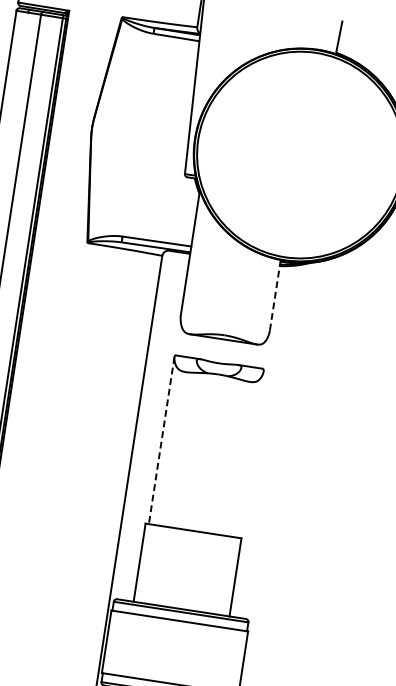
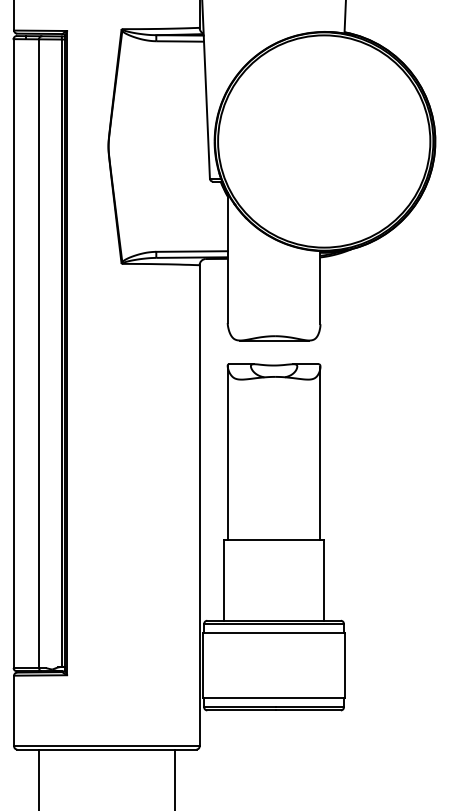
line: (275, 295) -> (320, 287), dashed -> solid
line: (161, 440) -> (227, 452), dashed -> solid
line: (251, 453) -> (320, 452), added

